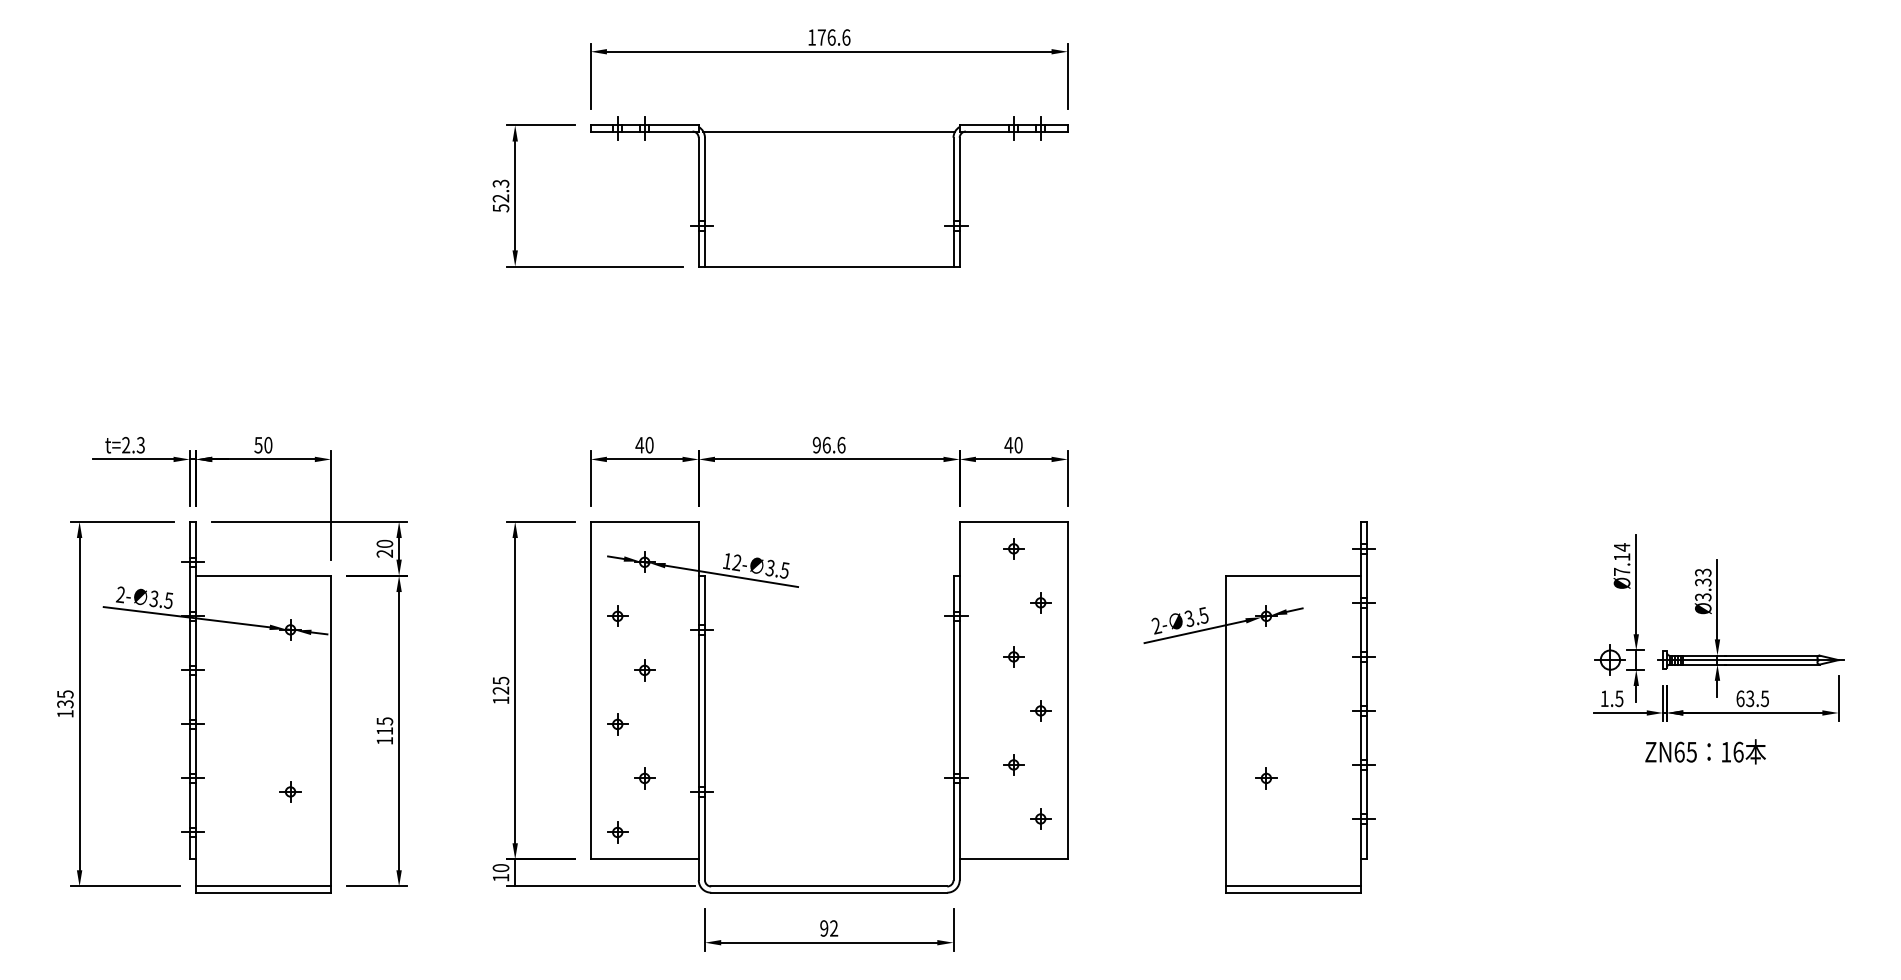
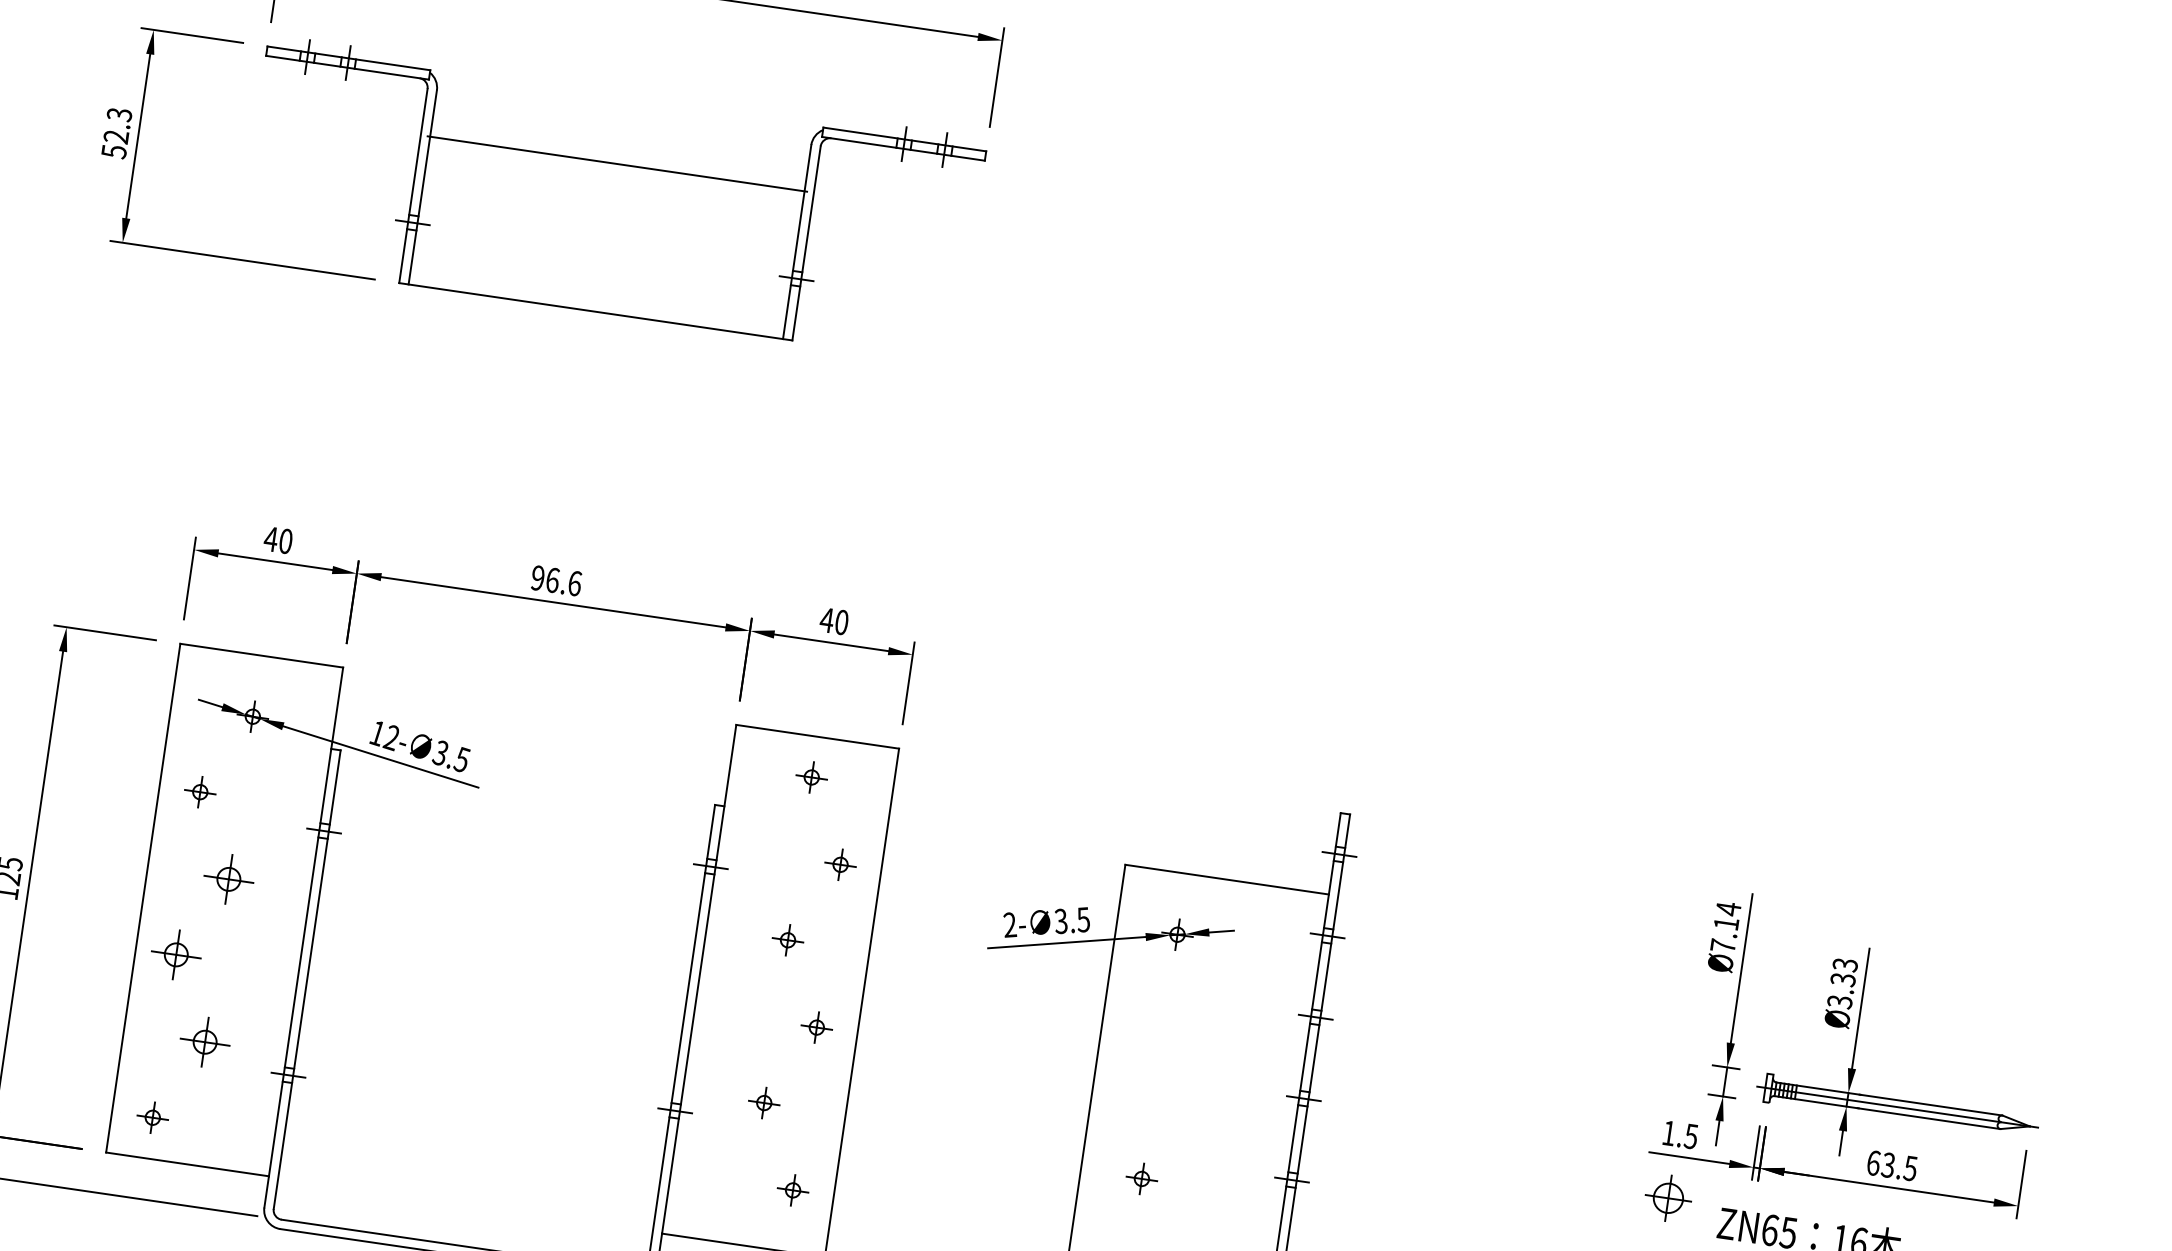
line: (829, 131) -> (617, 164), moved
part: (1609, 659) -> (1667, 1197), moved
part: (644, 670) -> (228, 879), size x1.6
part: (617, 724) -> (176, 955), size x1.6
part: (644, 778) -> (204, 1042), size x1.6

